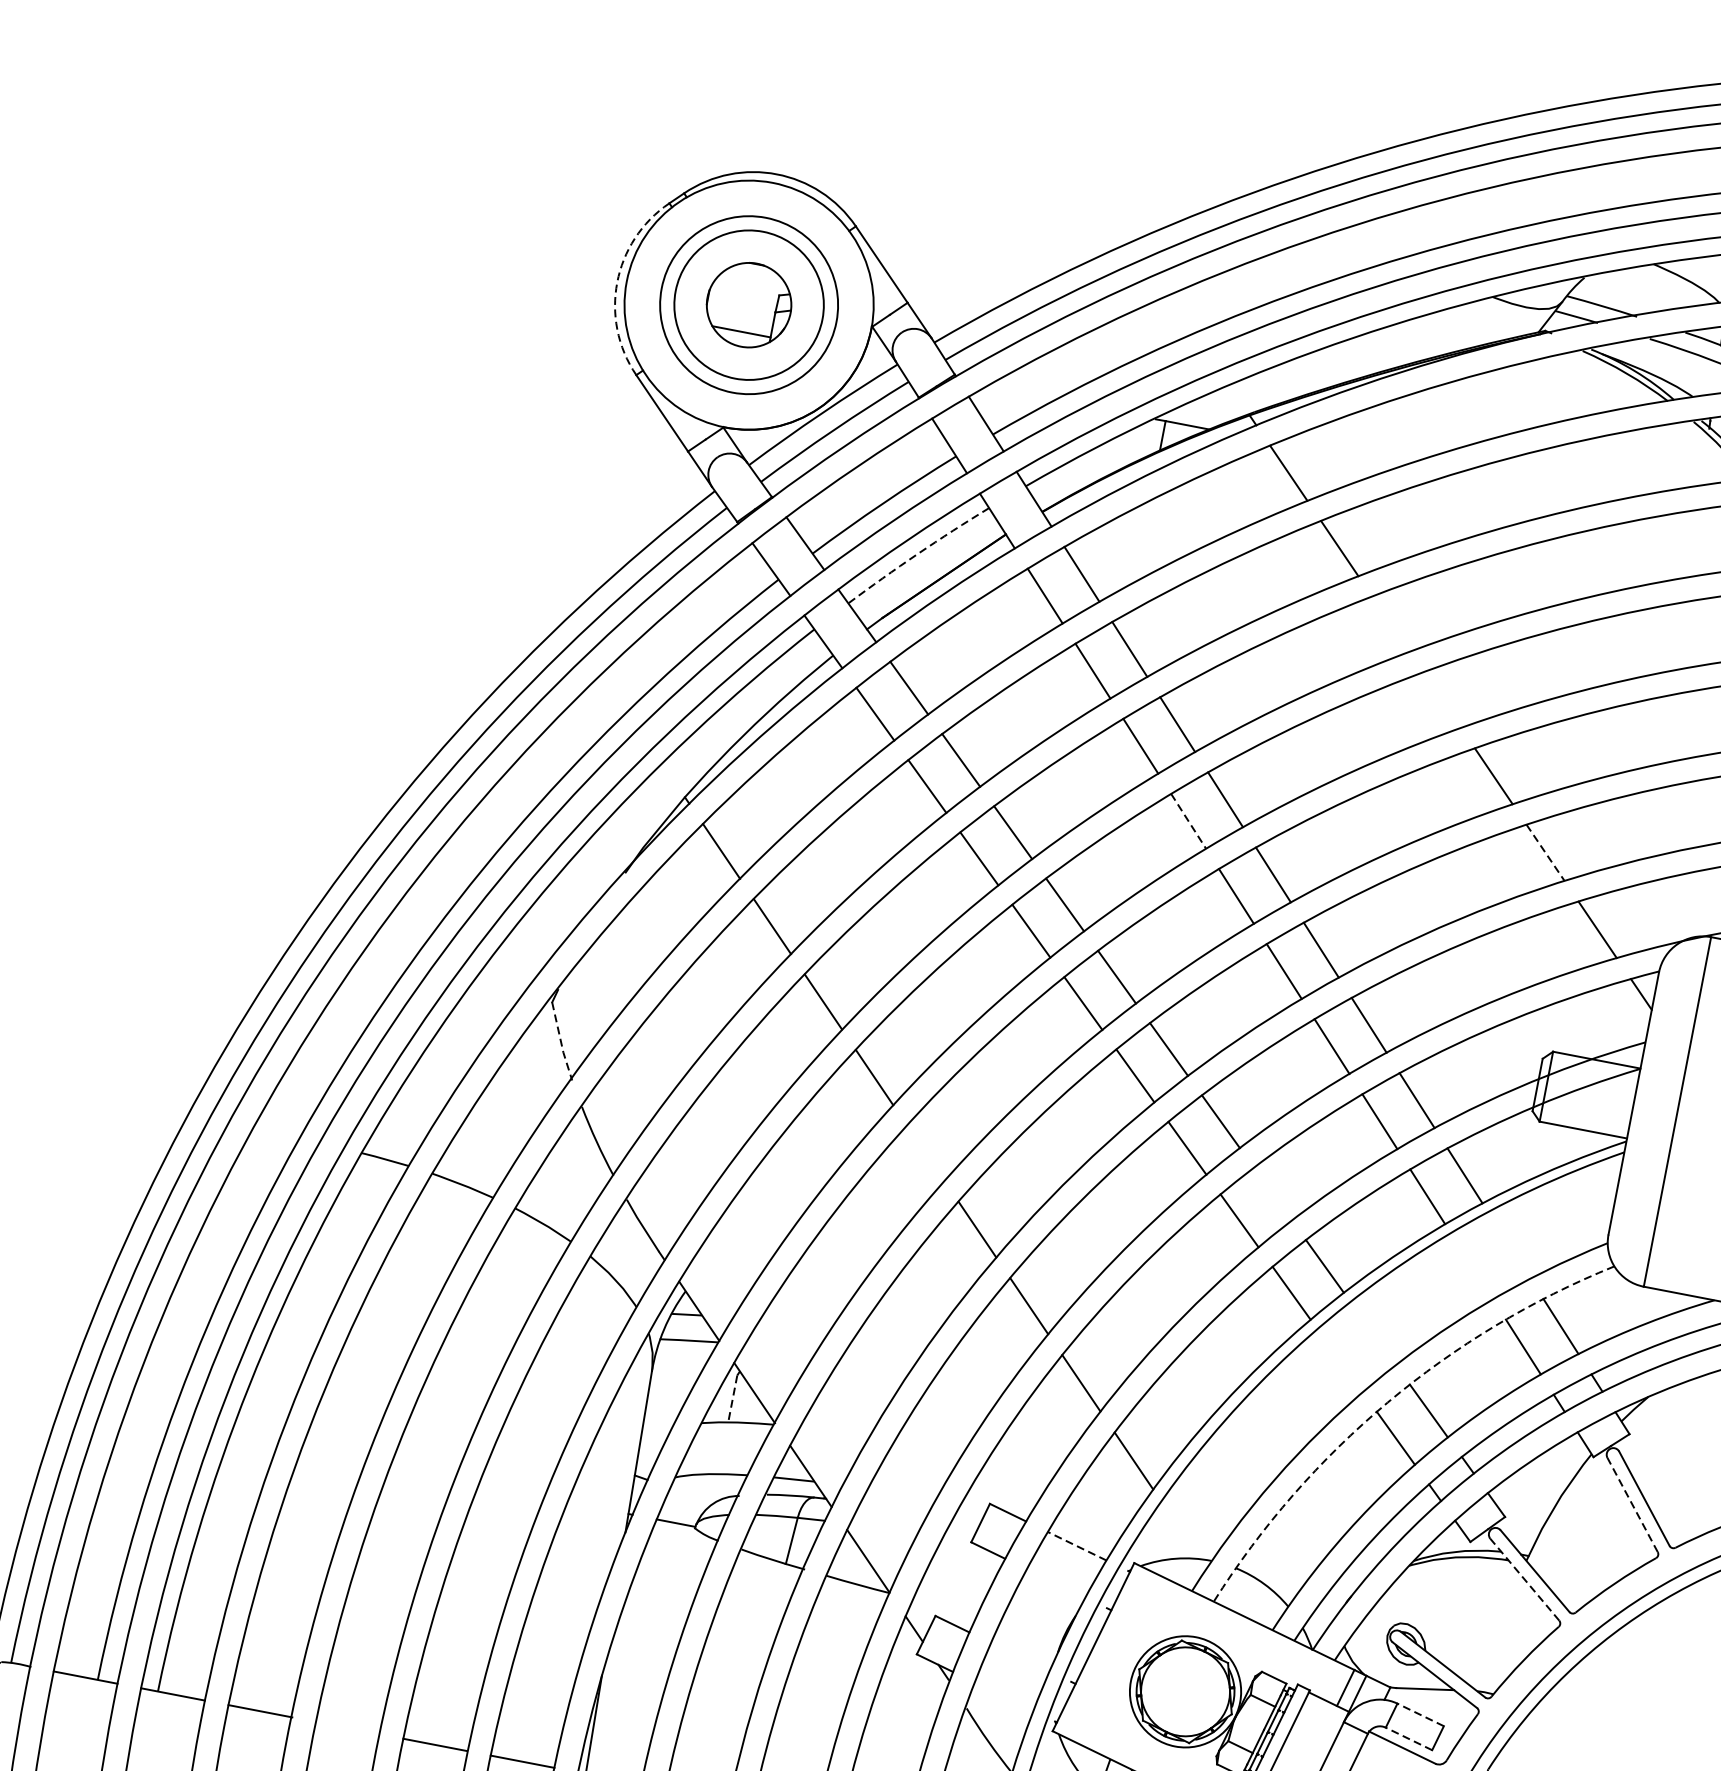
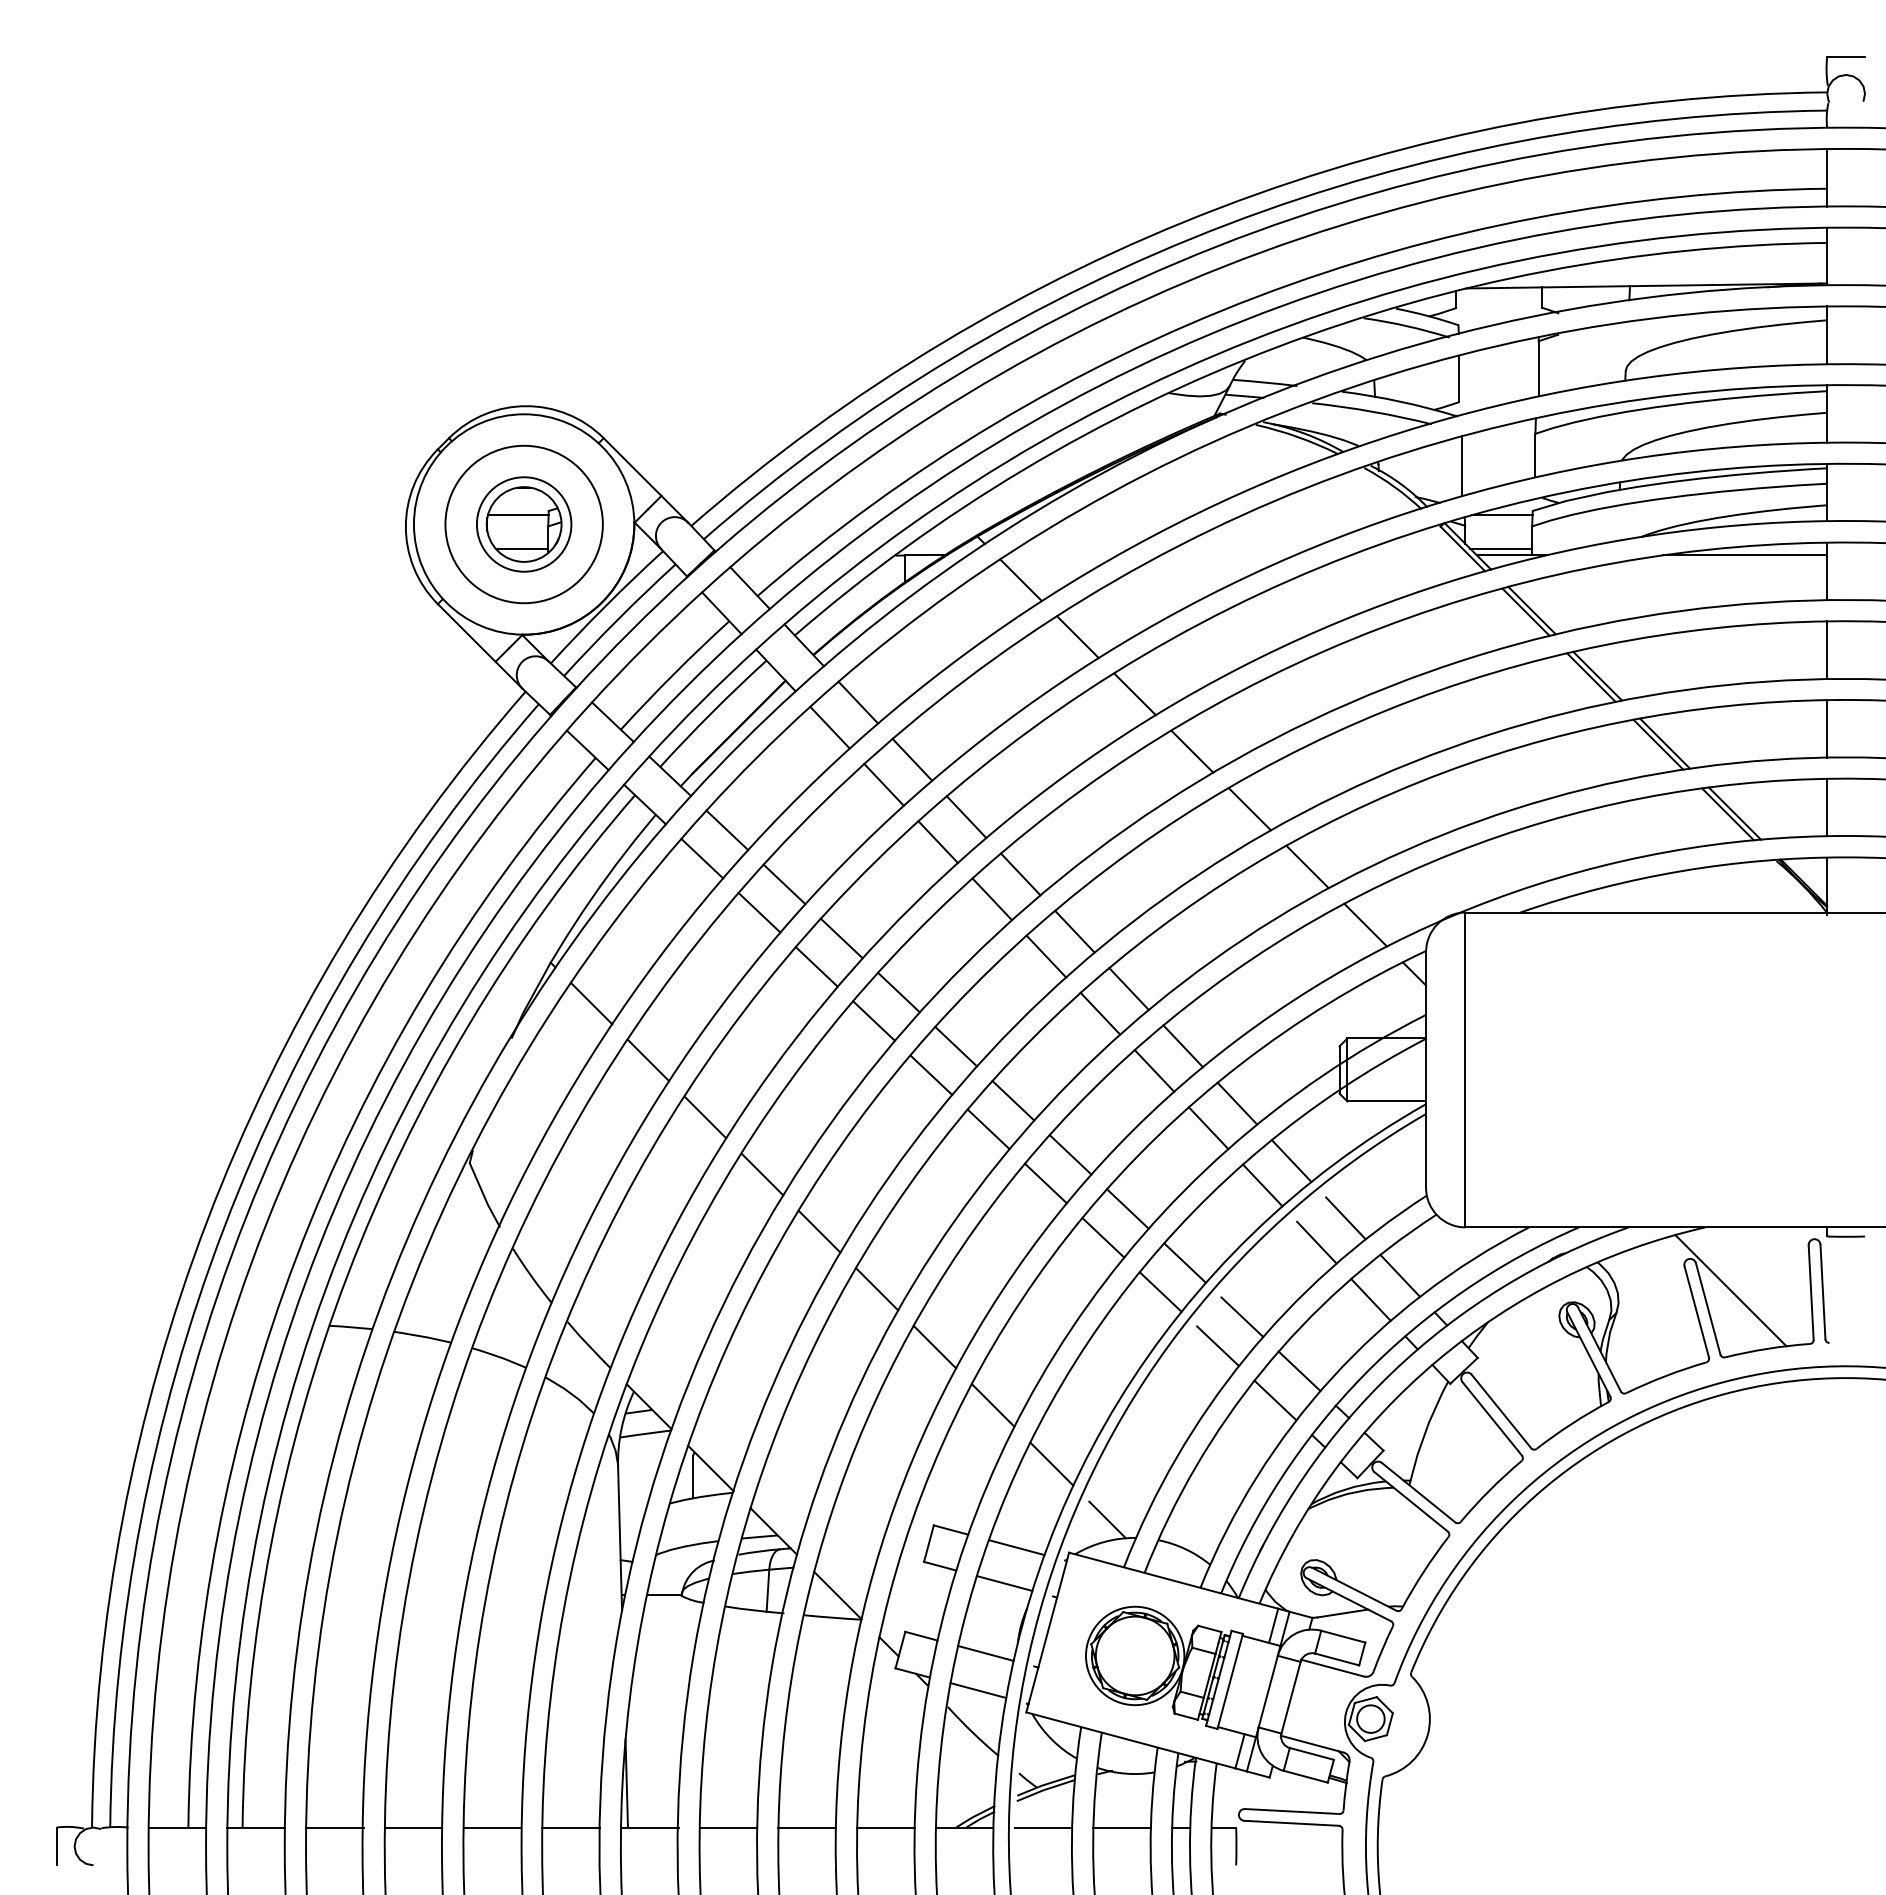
arc: (616, 282) -> (405, 526), dashed -> solid
line: (743, 293) -> (517, 515), added
circle: (748, 305) -> (523, 524), size x0.71
arc: (917, 554) -> (712, 712), dashed -> solid
line: (1390, 624) -> (1134, 694), added
line: (1442, 700) -> (1192, 751), added
line: (1188, 821) -> (992, 899), dashed -> solid
line: (1545, 852) -> (1307, 866), dashed -> solid
line: (561, 1042) -> (484, 1196), dashed -> solid
line: (925, 1153) -> (819, 1231), added
line: (1272, 1193) -> (1127, 1208), added
line: (1512, 1251) -> (1345, 1218), added
line: (1475, 1271) -> (1316, 1242), added
line: (1377, 1337) -> (1242, 1316), added
line: (1344, 1366) -> (1218, 1346), added
line: (732, 1399) -> (692, 1477), dashed -> solid
arc: (1387, 1402) -> (1262, 1370), dashed -> solid
line: (1631, 1504) -> (1491, 1418), dashed -> solid
line: (1183, 1534) -> (1107, 1519), added
line: (1076, 1546) -> (1016, 1547), dashed -> solid
line: (1524, 1579) -> (1410, 1501), dashed -> solid
line: (1055, 1583) -> (1004, 1583), added
line: (1019, 1657) -> (985, 1653), added
line: (1004, 1696) -> (978, 1690), added
line: (1420, 1714) -> (1343, 1636), dashed -> solid
line: (347, 1727) -> (413, 1827), added
line: (1409, 1739) -> (1337, 1659), dashed -> solid

